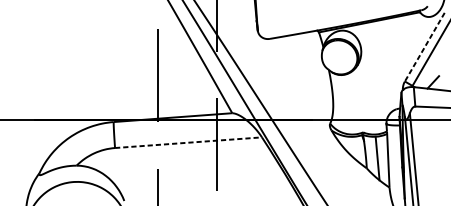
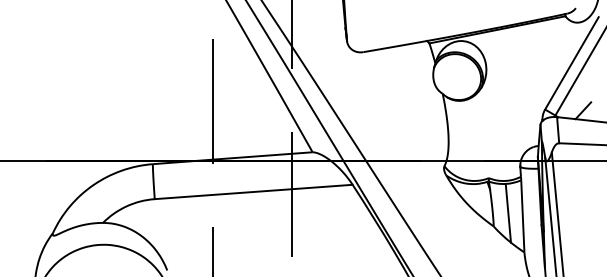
line: (424, 47) -> (571, 63), dashed -> solid
line: (189, 142) -> (254, 191), dashed -> solid

